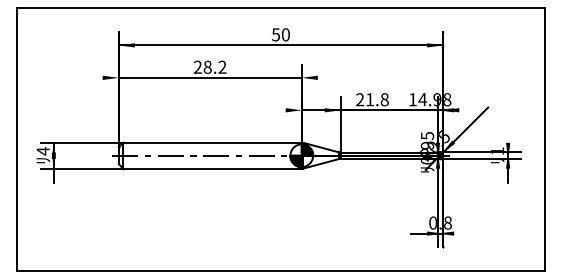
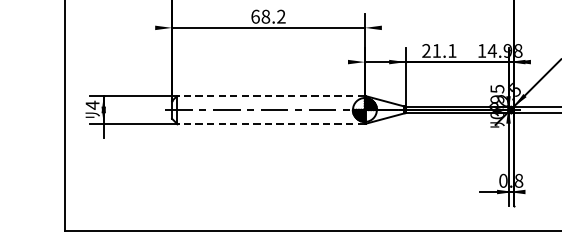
text: (197, 66) -> (255, 15), 28.2 -> 68.2
text: (384, 99) -> (452, 50), 21.8 -> 21.1
line: (212, 142) -> (270, 96), solid -> dashed
line: (212, 168) -> (270, 123), solid -> dashed

